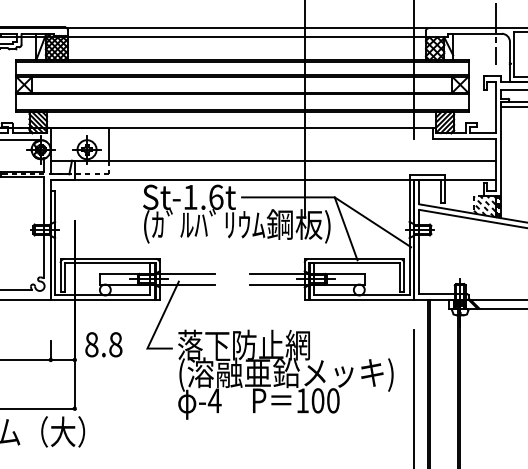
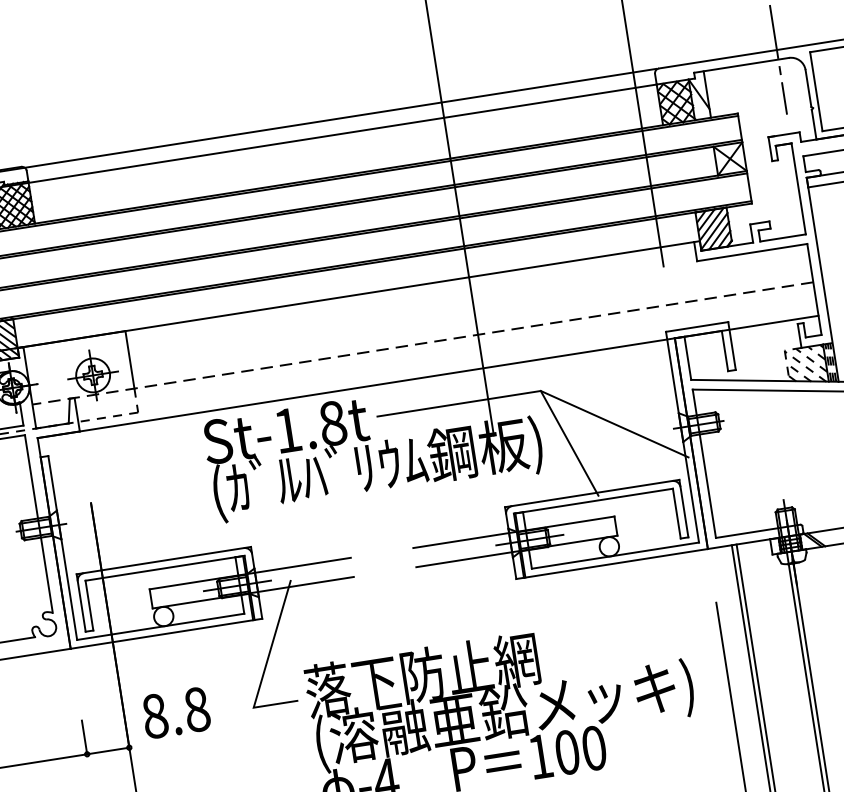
line: (273, 160) -> (423, 343), solid -> dashed
text: (216, 196) -> (333, 421), St-1.6t -> St-1.8t

